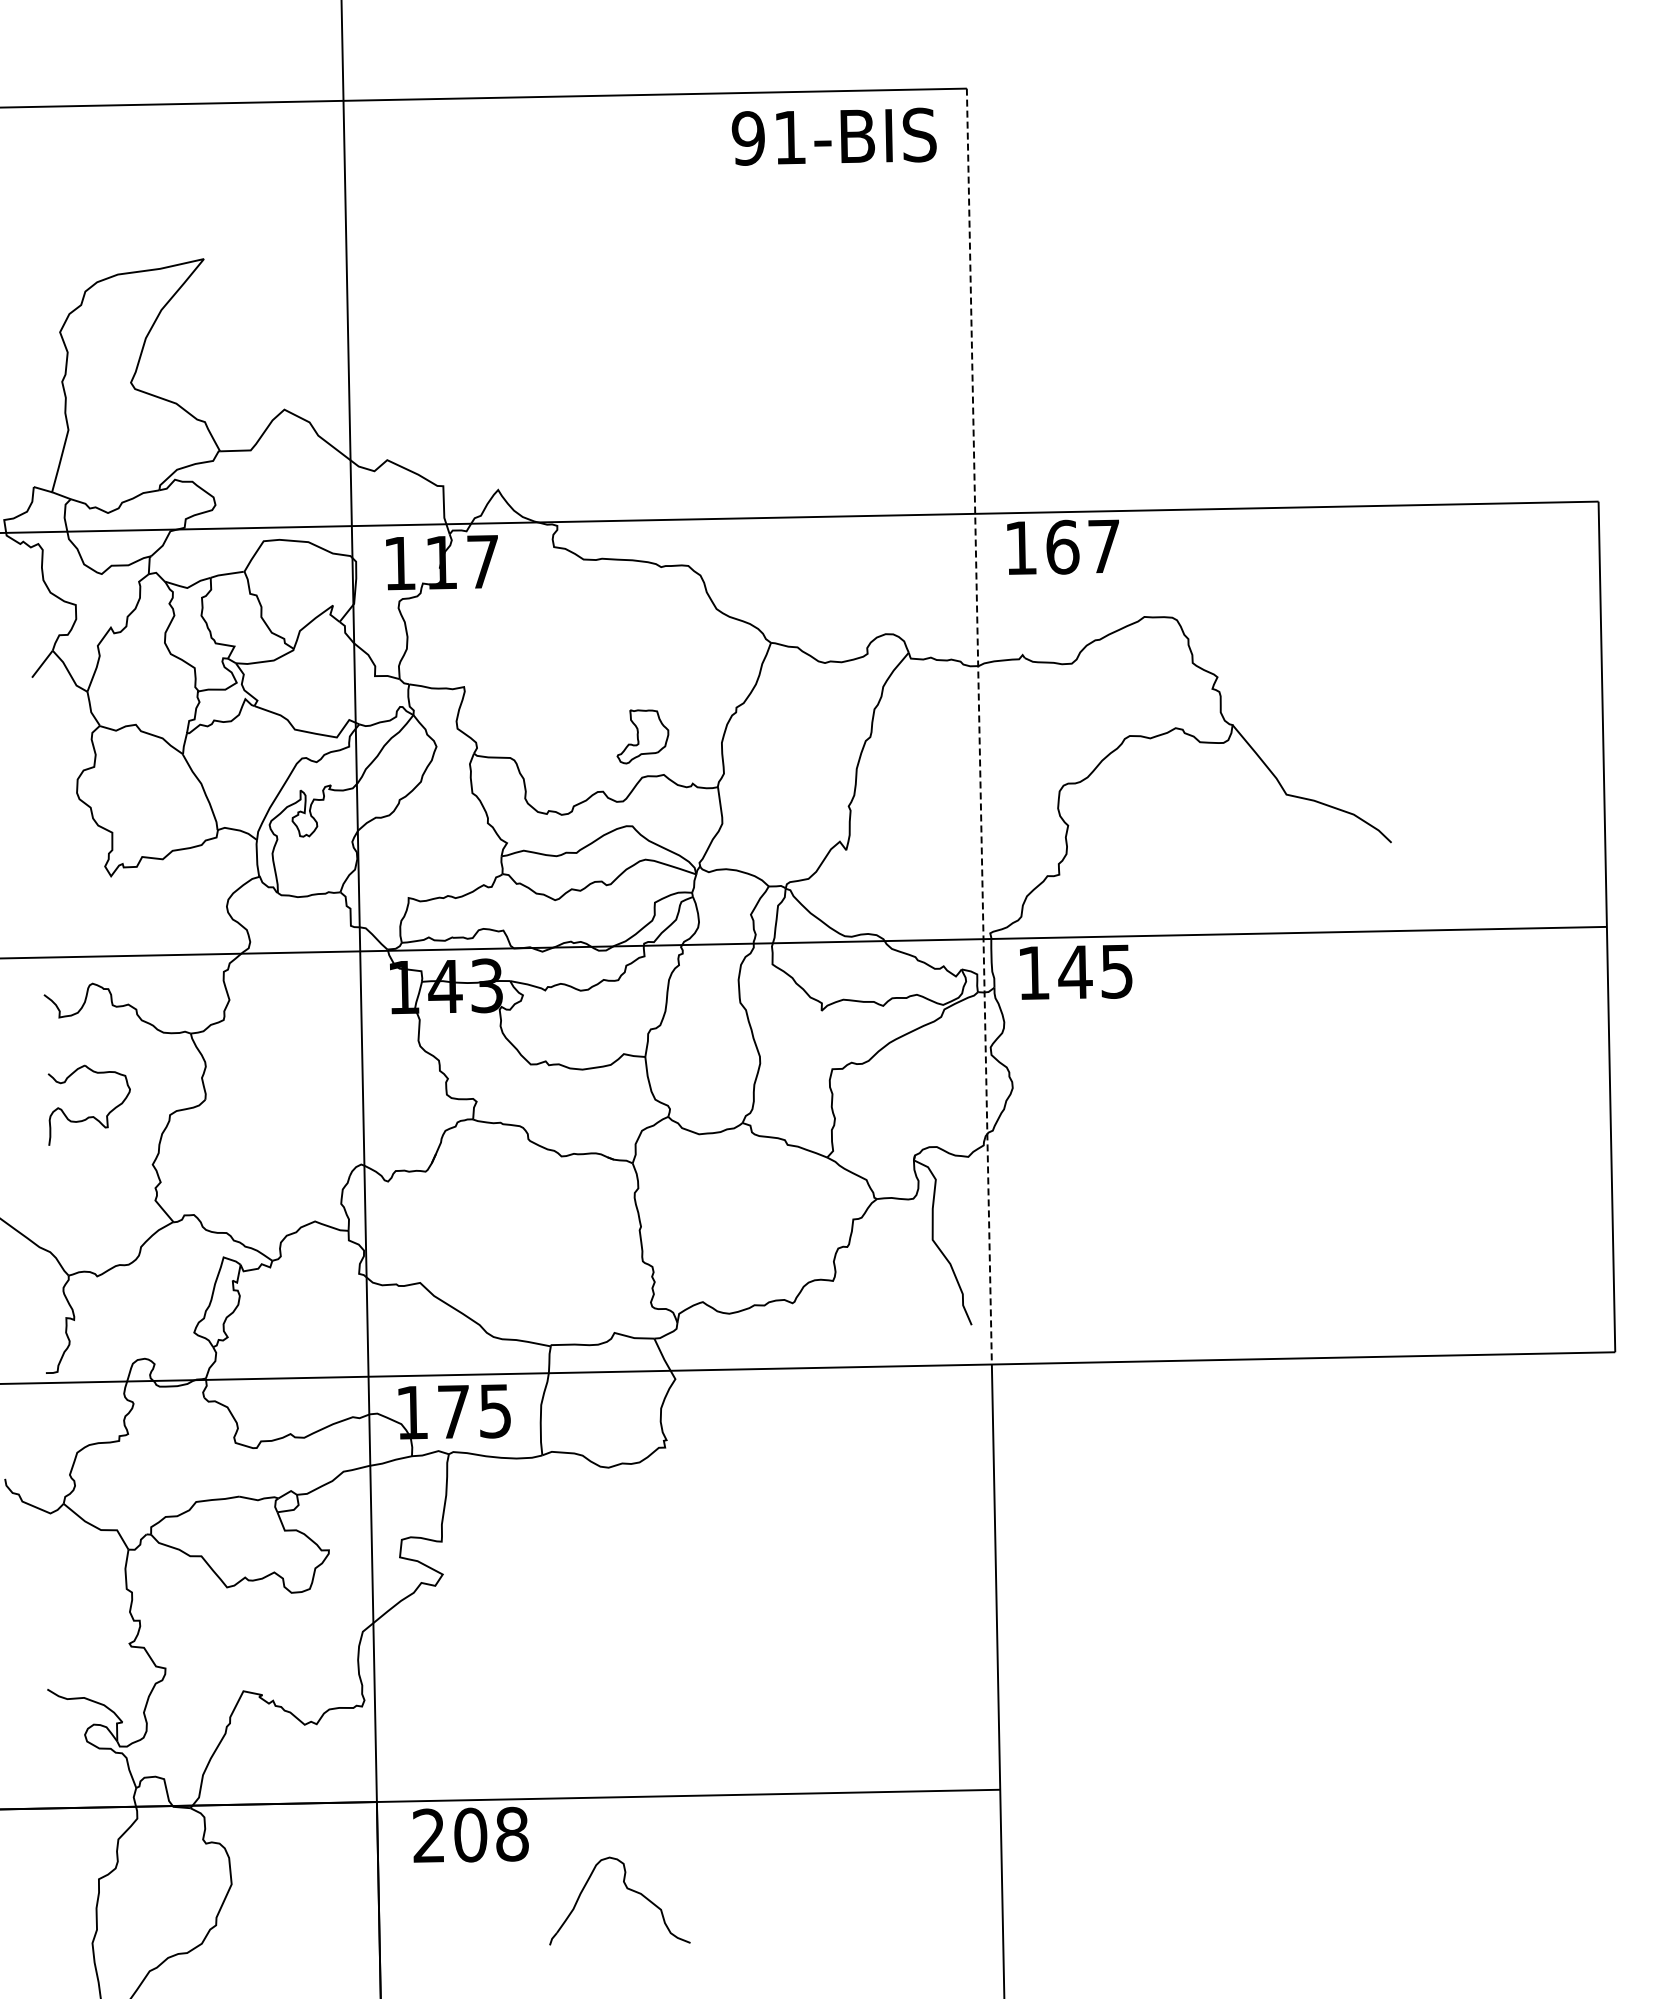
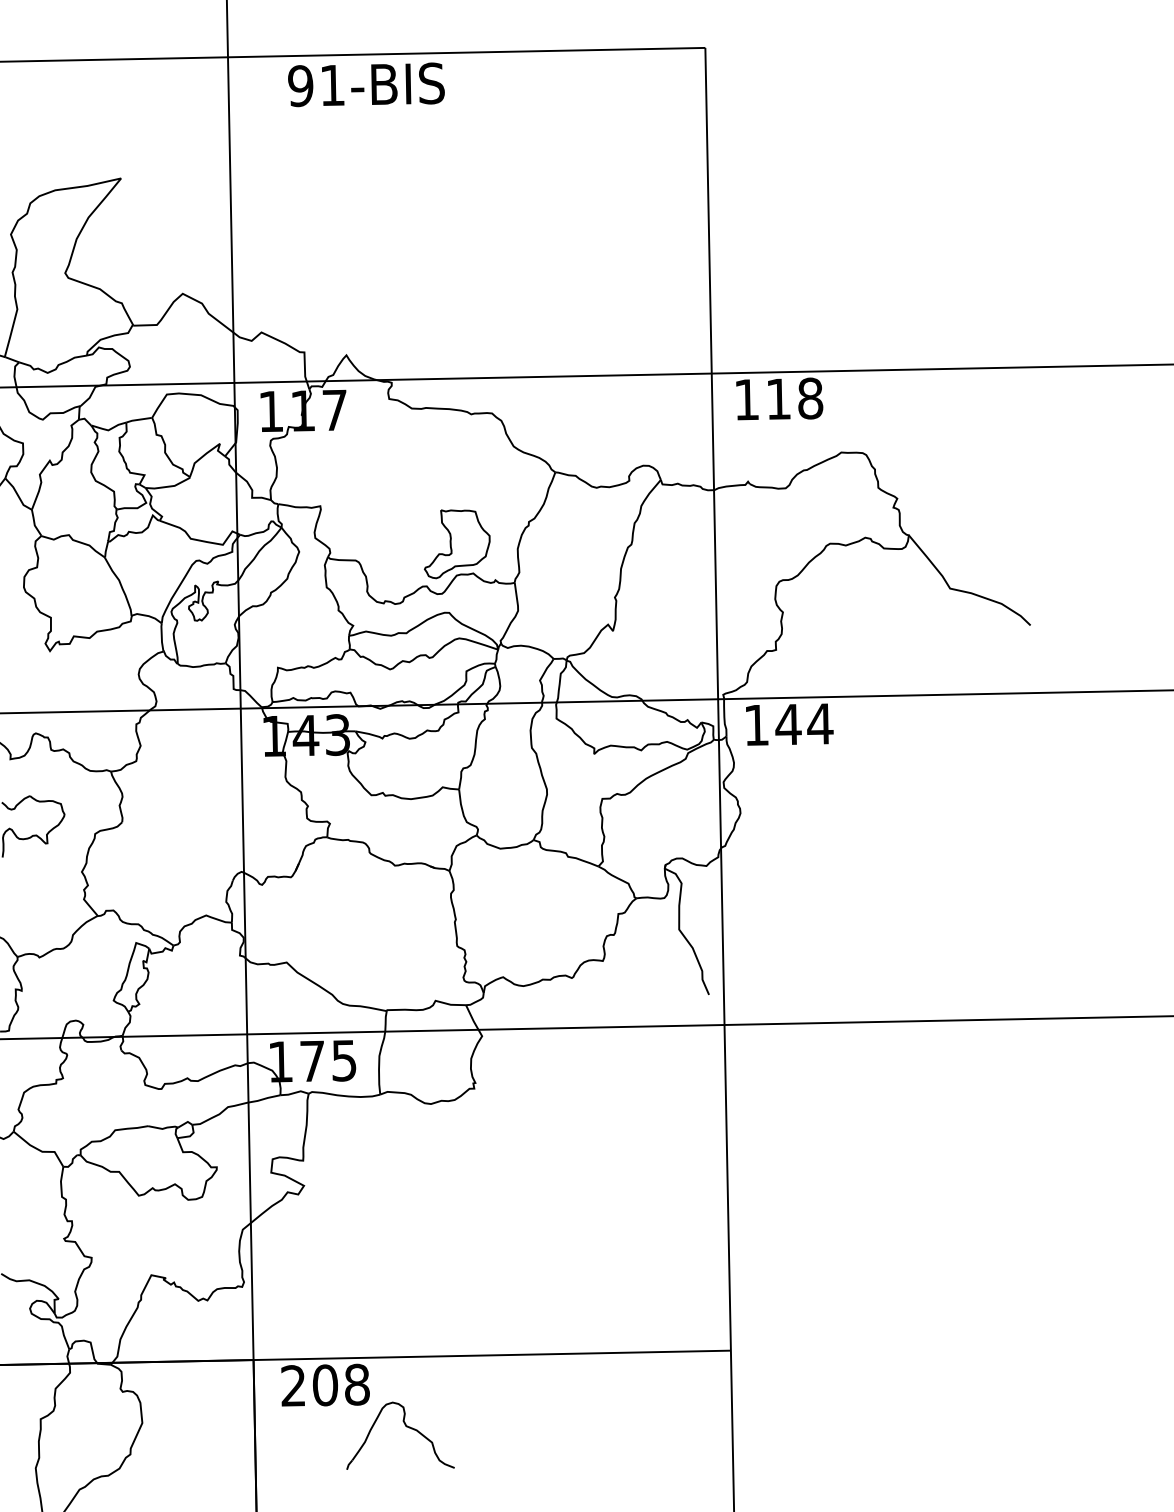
text: (833, 136) -> (365, 84), moved
text: (1083, 546) -> (794, 398), 167 -> 118
line: (979, 727) -> (715, 537), dashed -> solid
part: (642, 736) -> (456, 544), size x1.67
text: (1116, 971) -> (819, 724), 145 -> 144
part: (627, 1889) -> (406, 1427), moved

